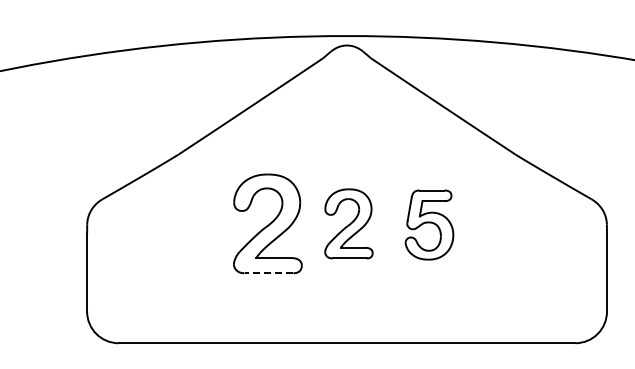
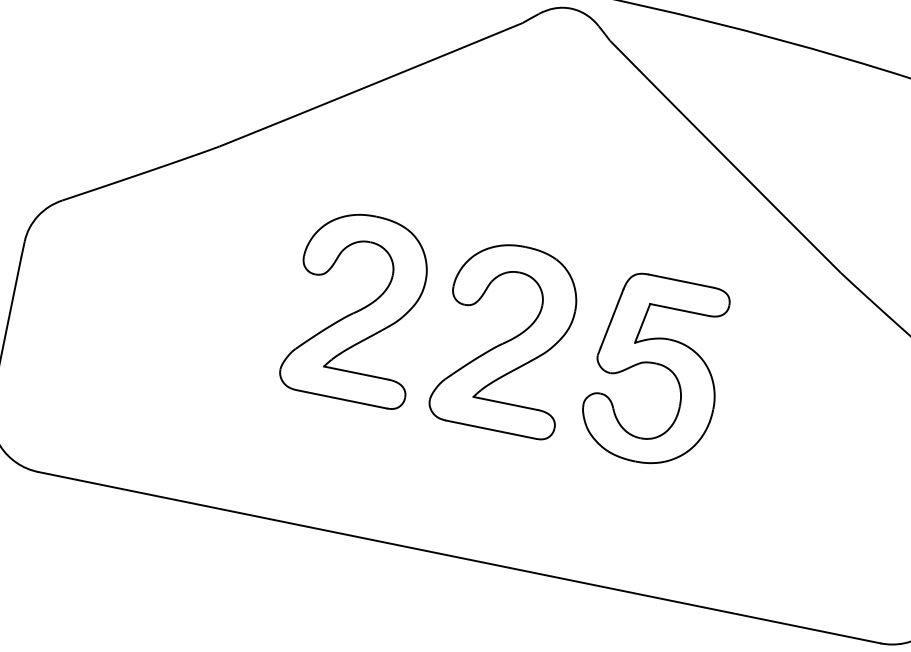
part: (348, 223) -> (507, 337), size x1.43
part: (429, 224) -> (656, 369), size x1.43
line: (268, 273) -> (340, 399), dashed -> solid

